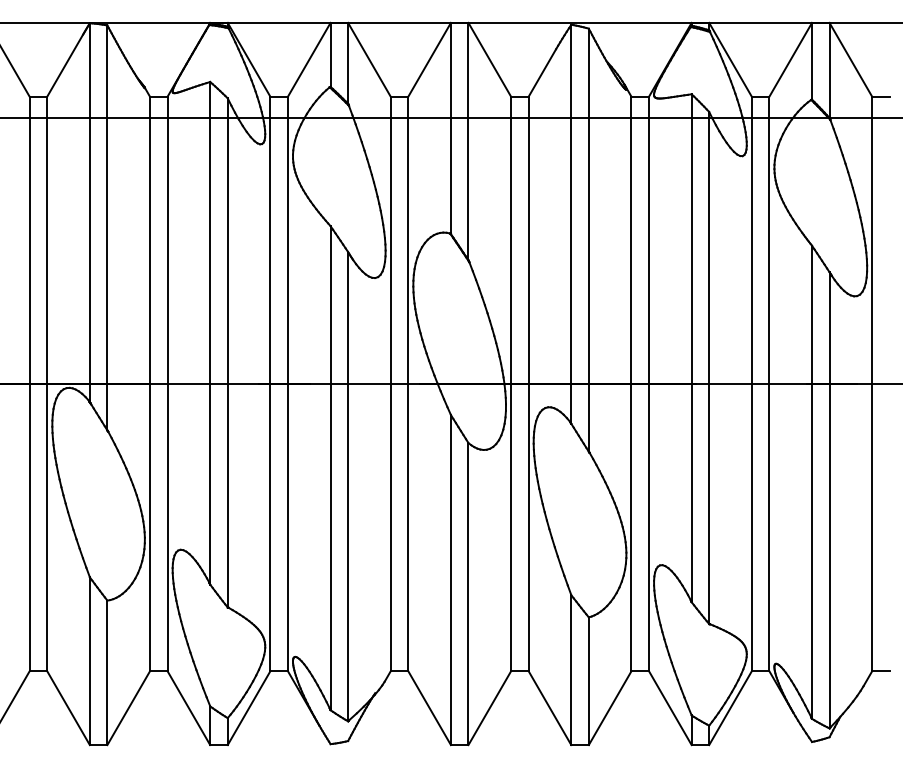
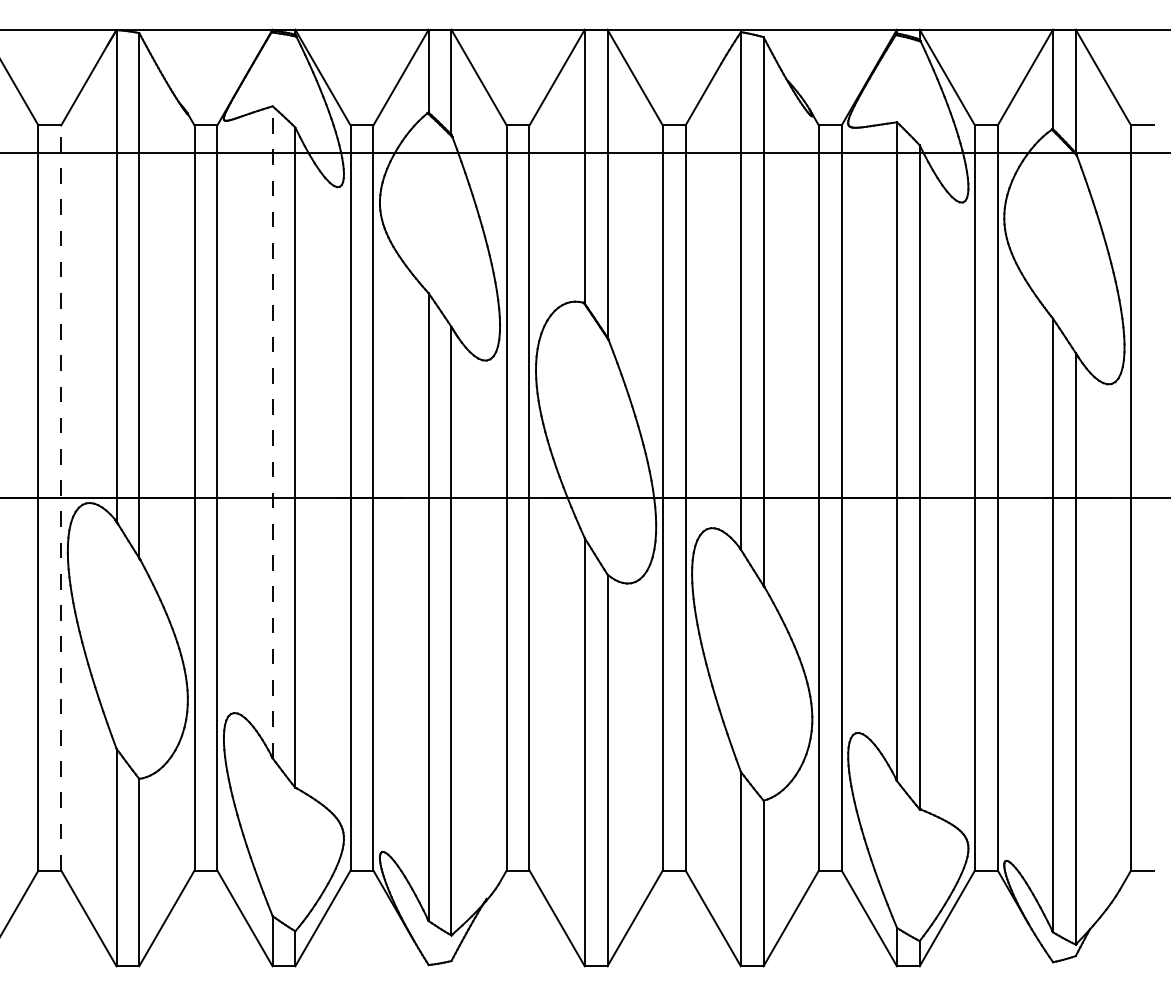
line: (210, 333) -> (272, 432), solid -> dashed
line: (47, 384) -> (61, 498), solid -> dashed

